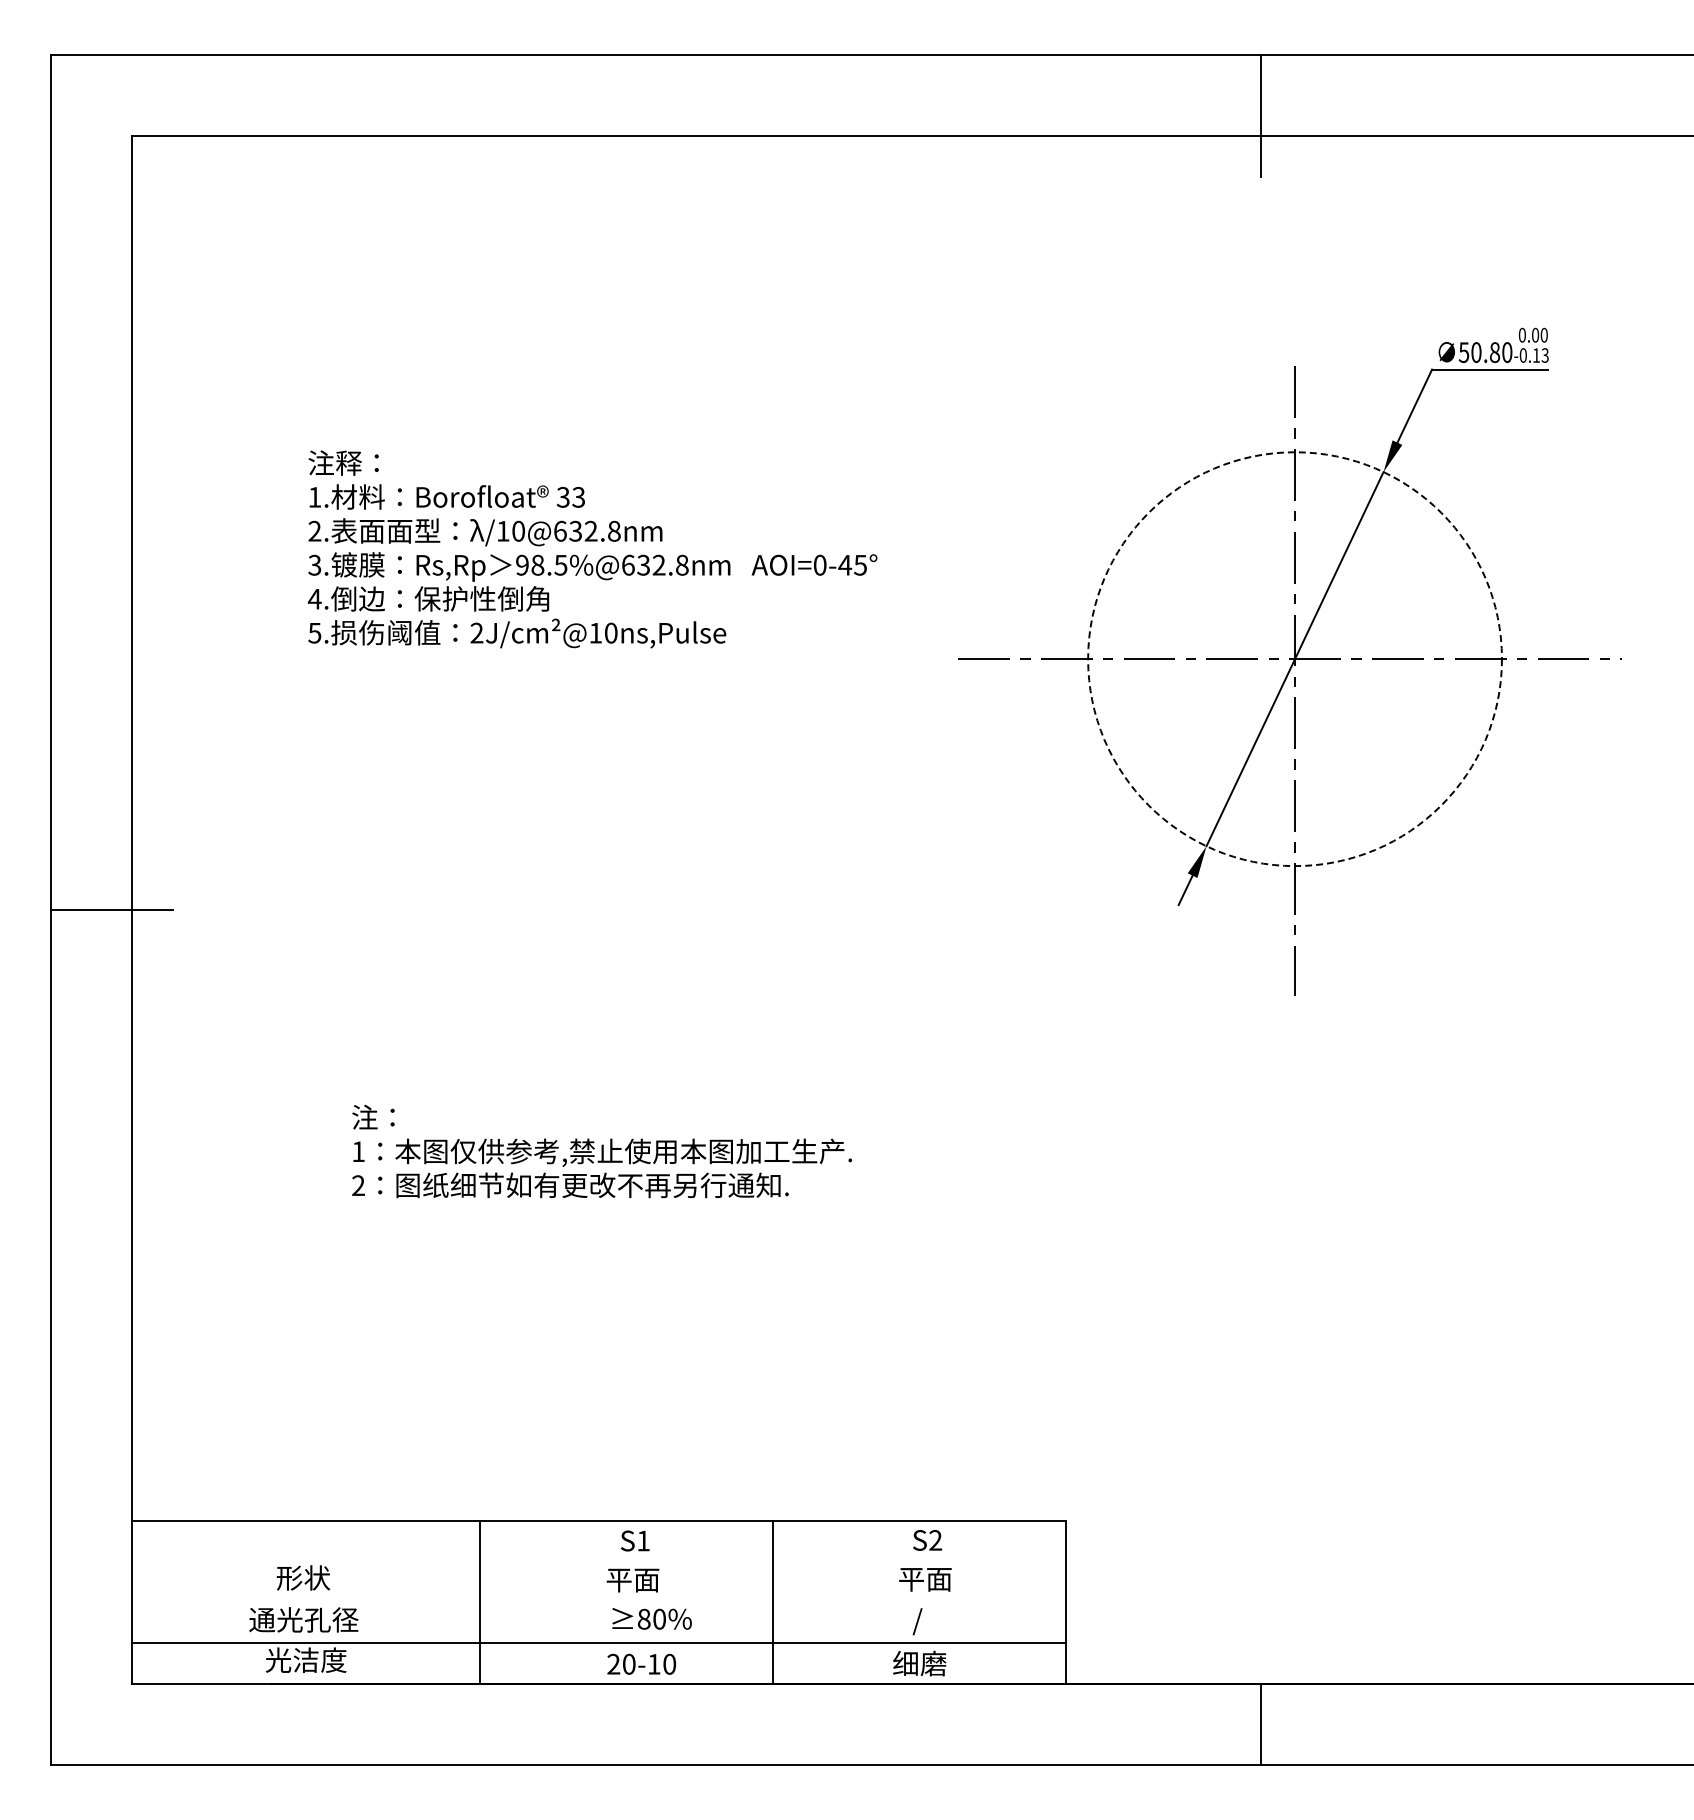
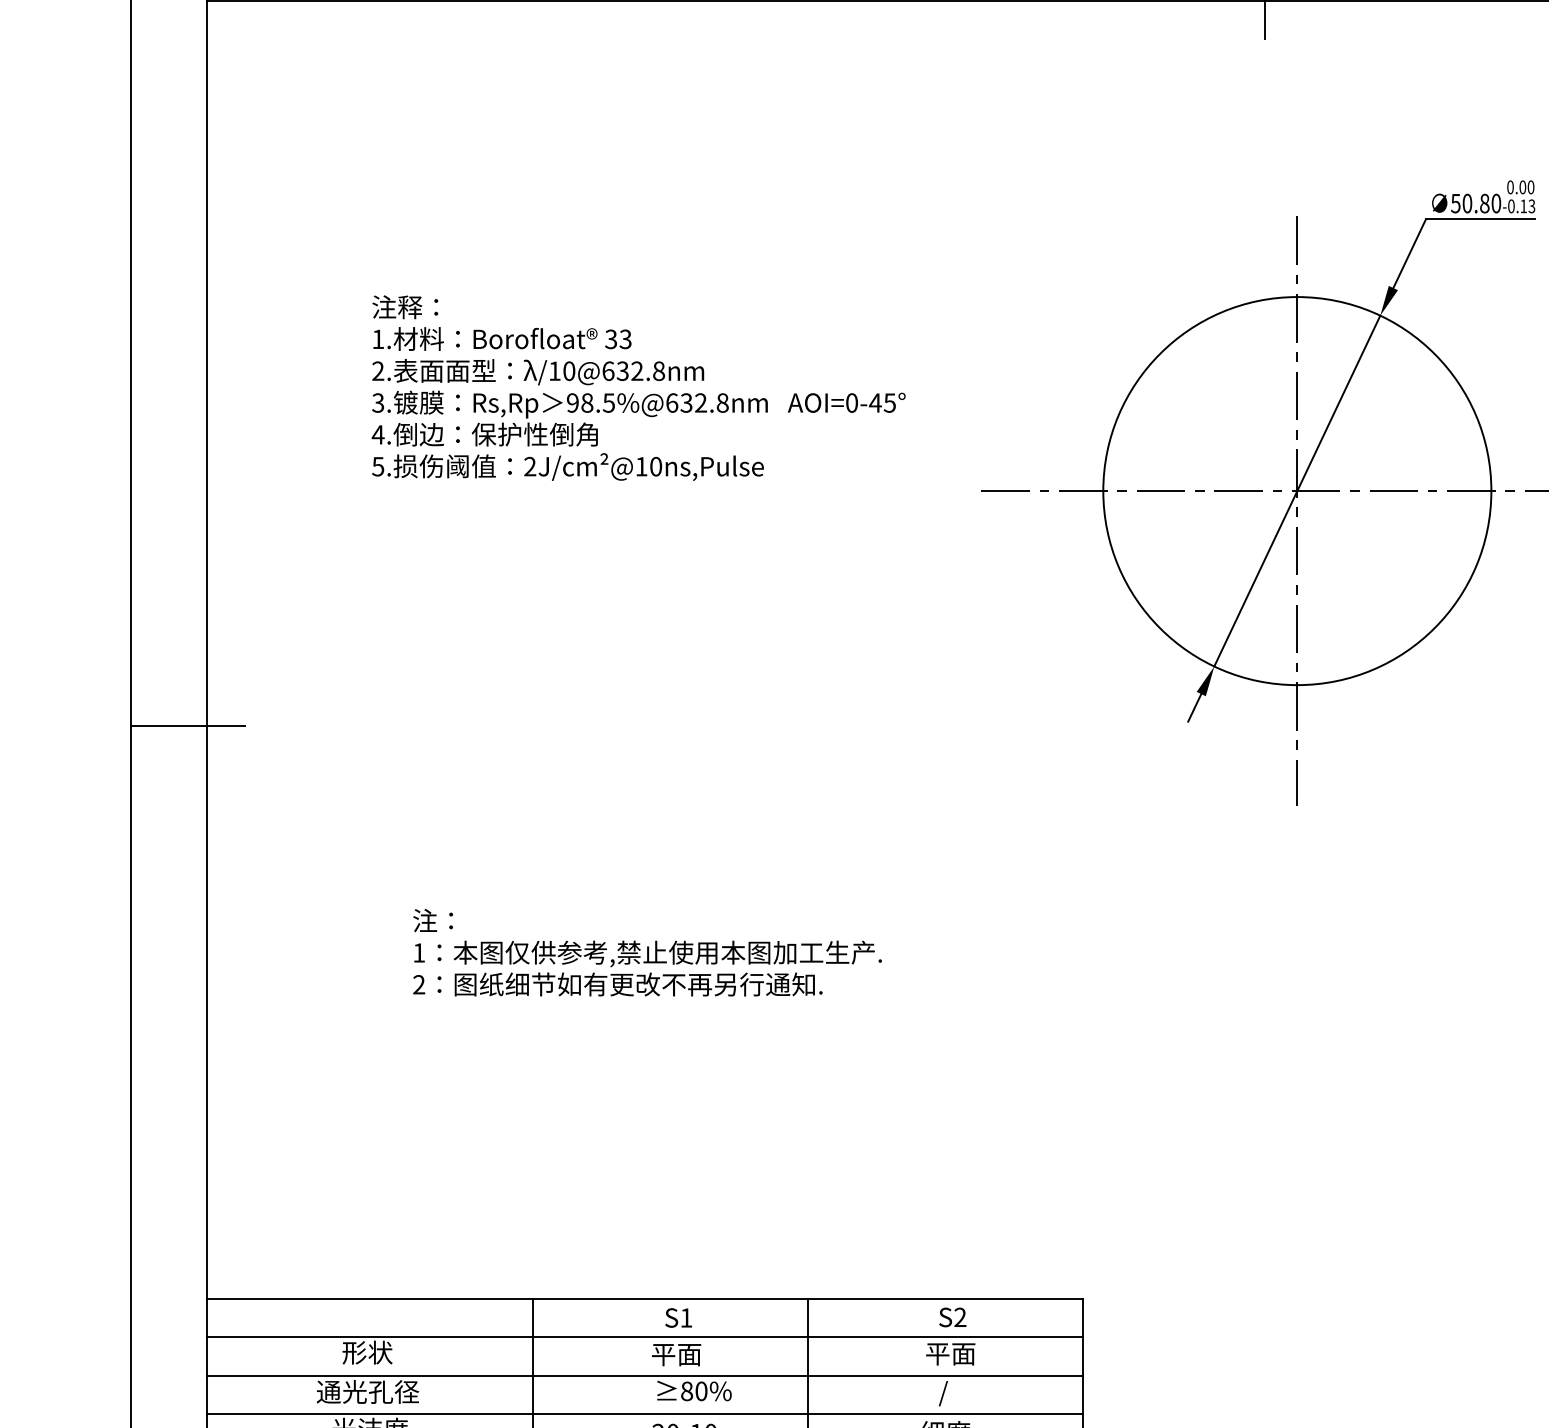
circle: (1294, 659) -> (1296, 491), dashed -> solid
line: (599, 1561) -> (645, 1337), added
line: (599, 1602) -> (645, 1375), added

